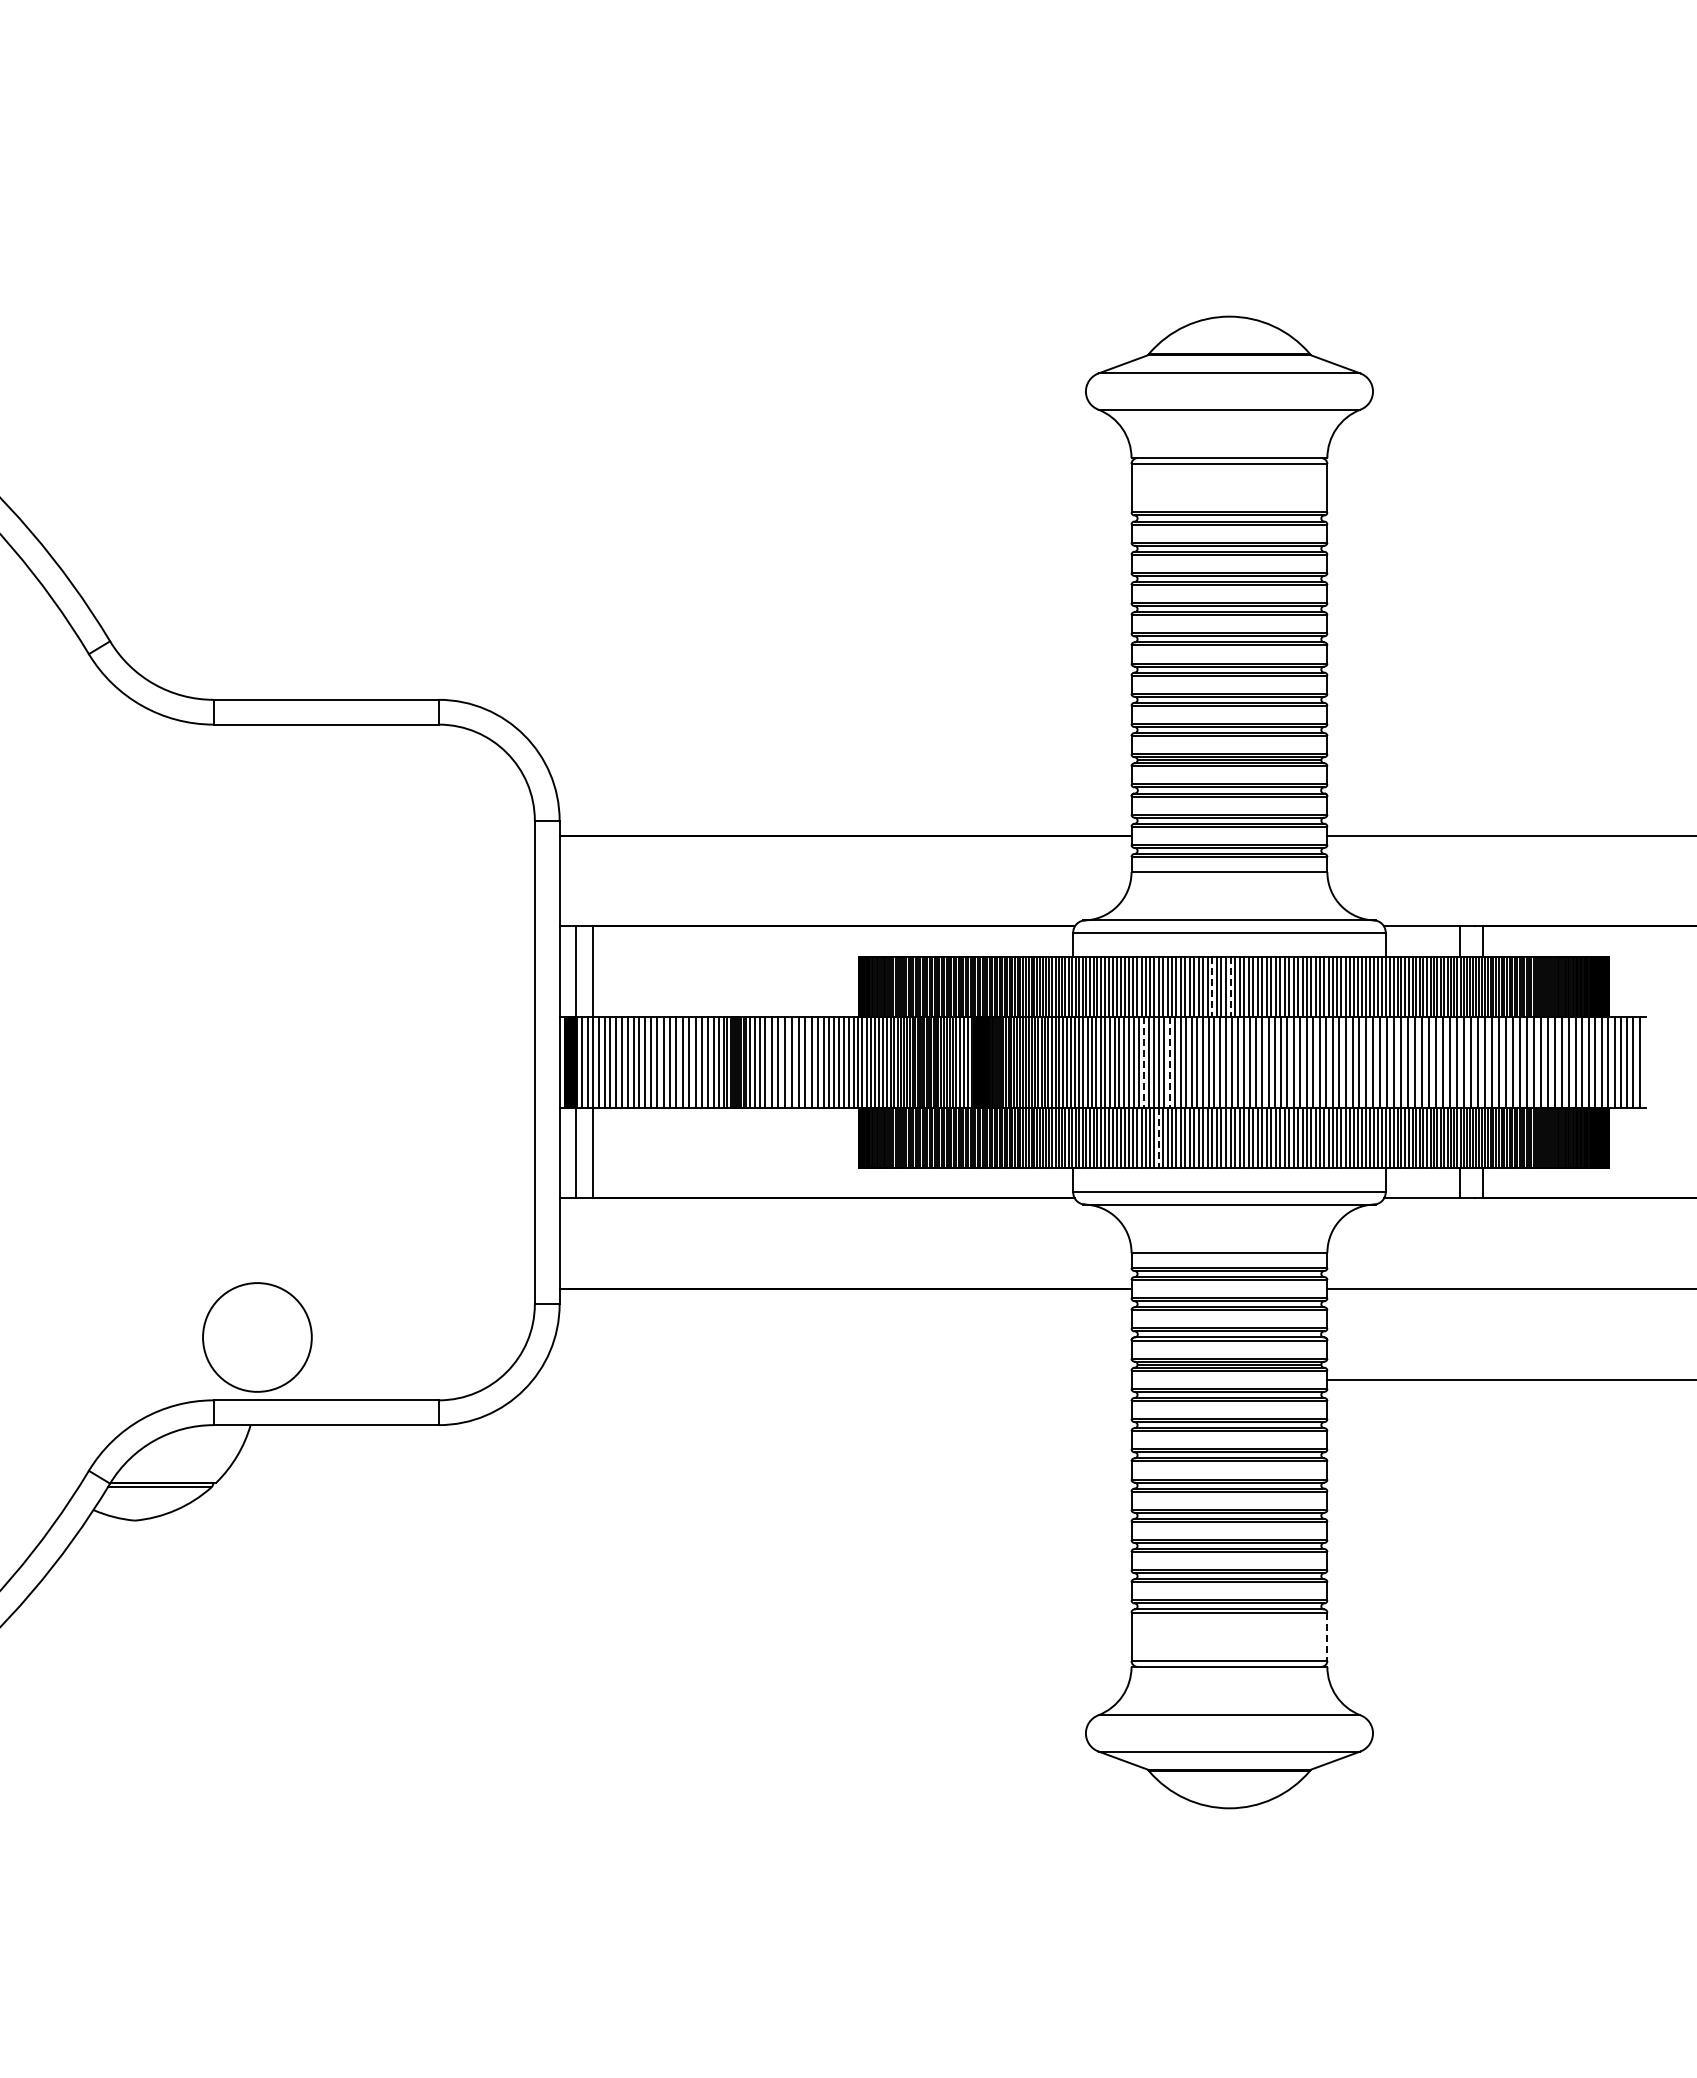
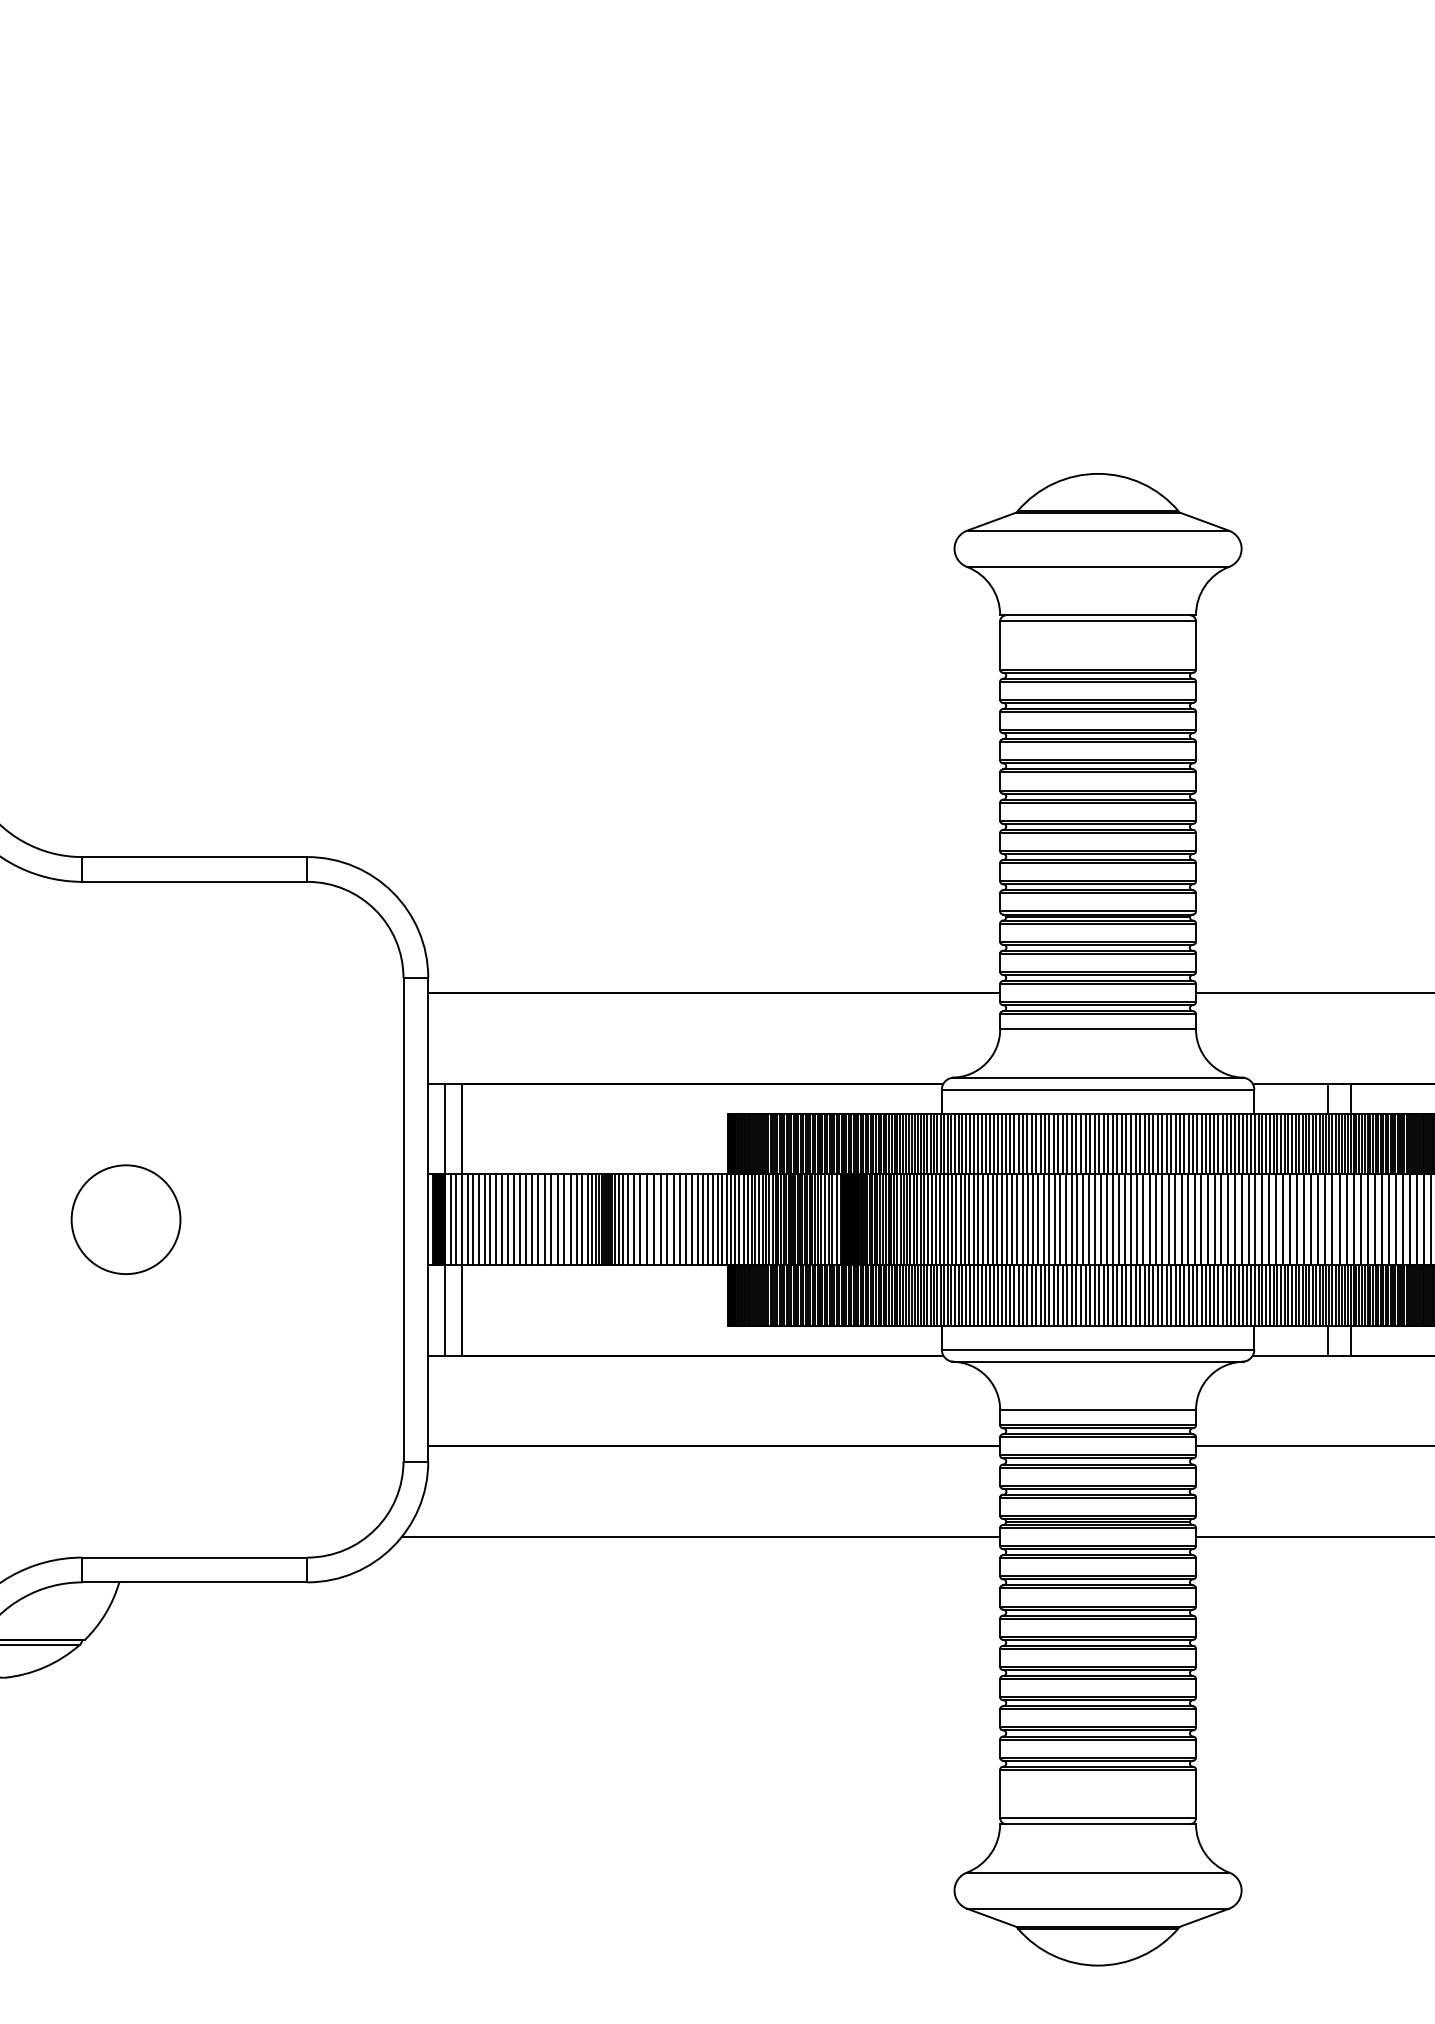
line: (1212, 987) -> (1081, 1144), dashed -> solid
line: (1230, 987) -> (1099, 1144), dashed -> solid
line: (1143, 1062) -> (1012, 1219), dashed -> solid
line: (1169, 1062) -> (1038, 1219), dashed -> solid
line: (1158, 1138) -> (1027, 1295), dashed -> solid
circle: (257, 1337) -> (126, 1219), moved
line: (832, 1379) -> (701, 1536), added
line: (1327, 1637) -> (1196, 1794), dashed -> solid

